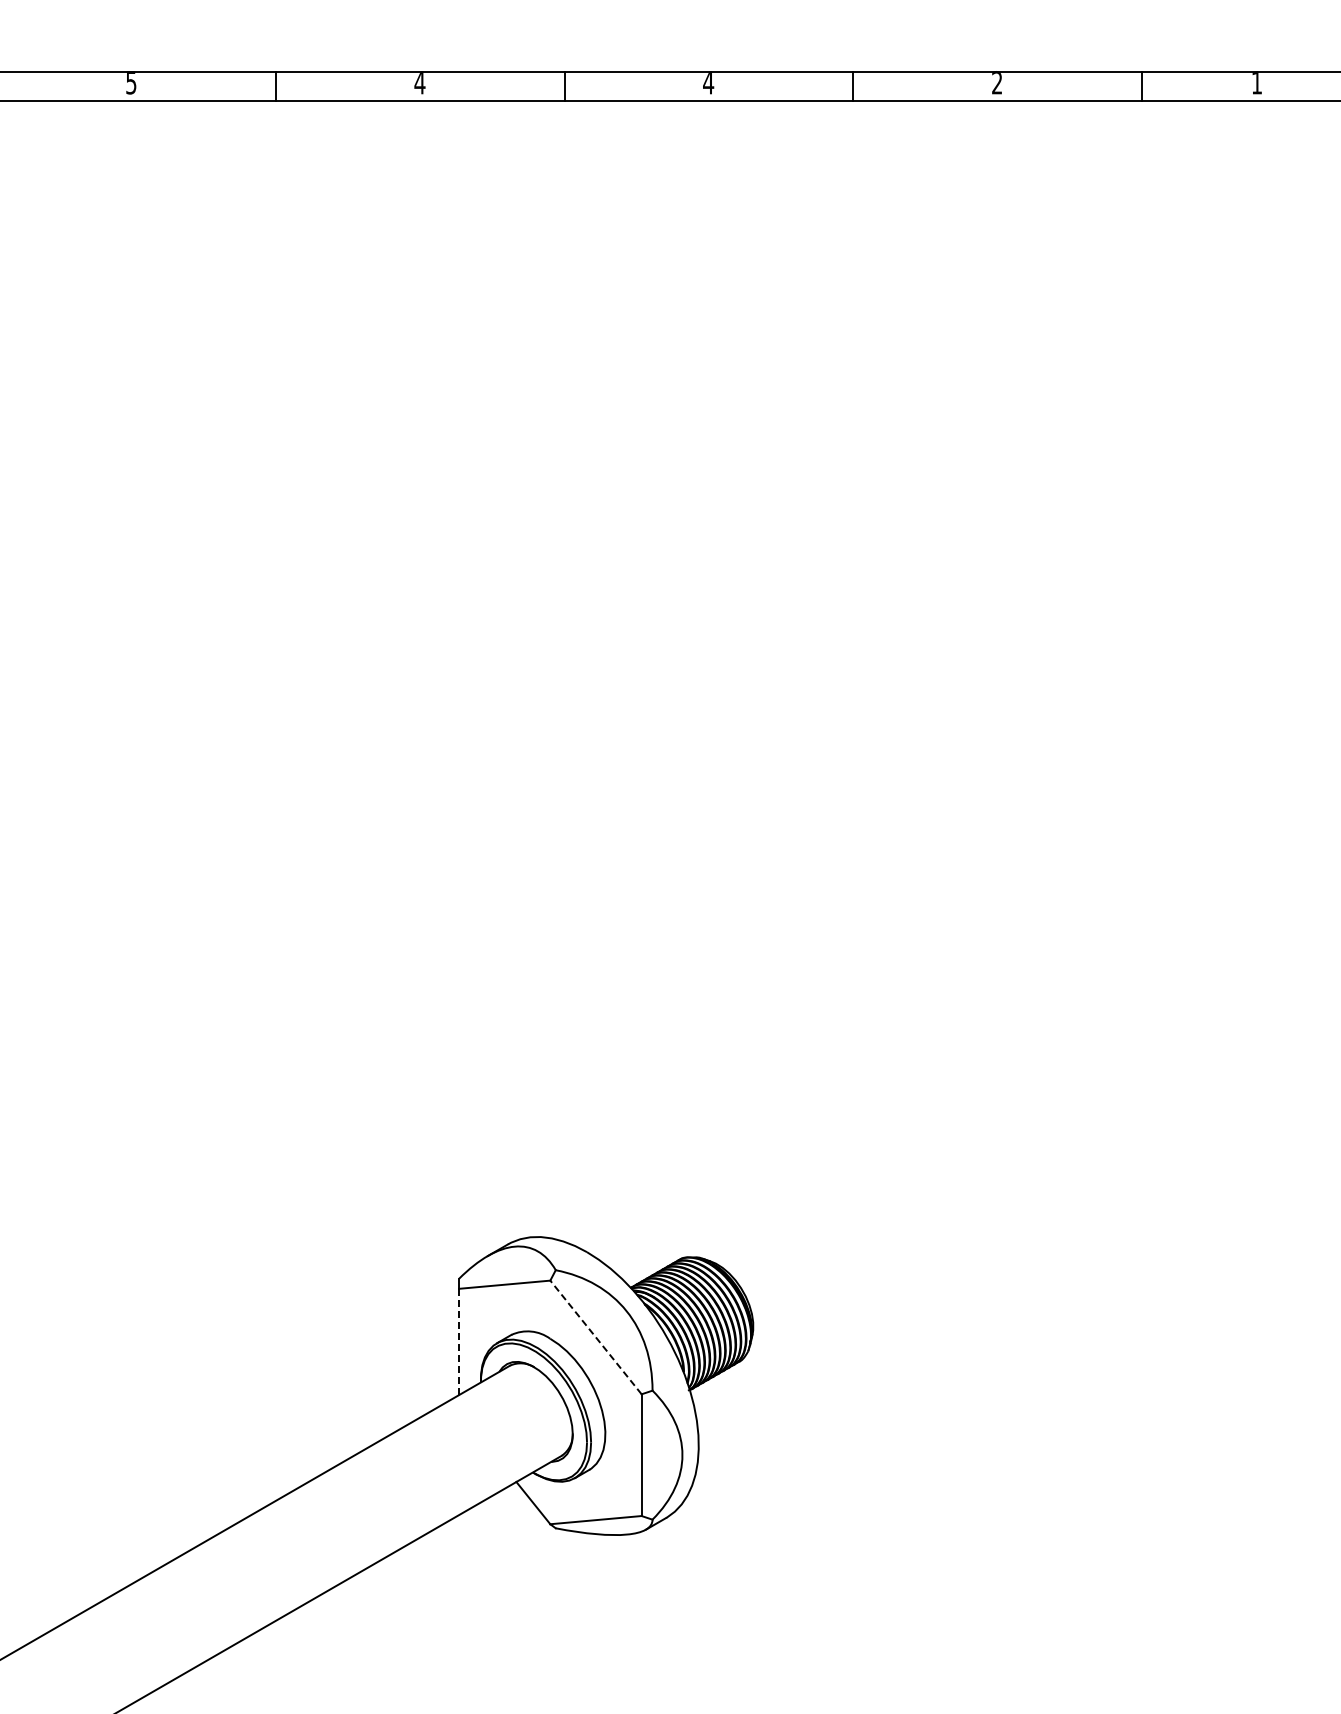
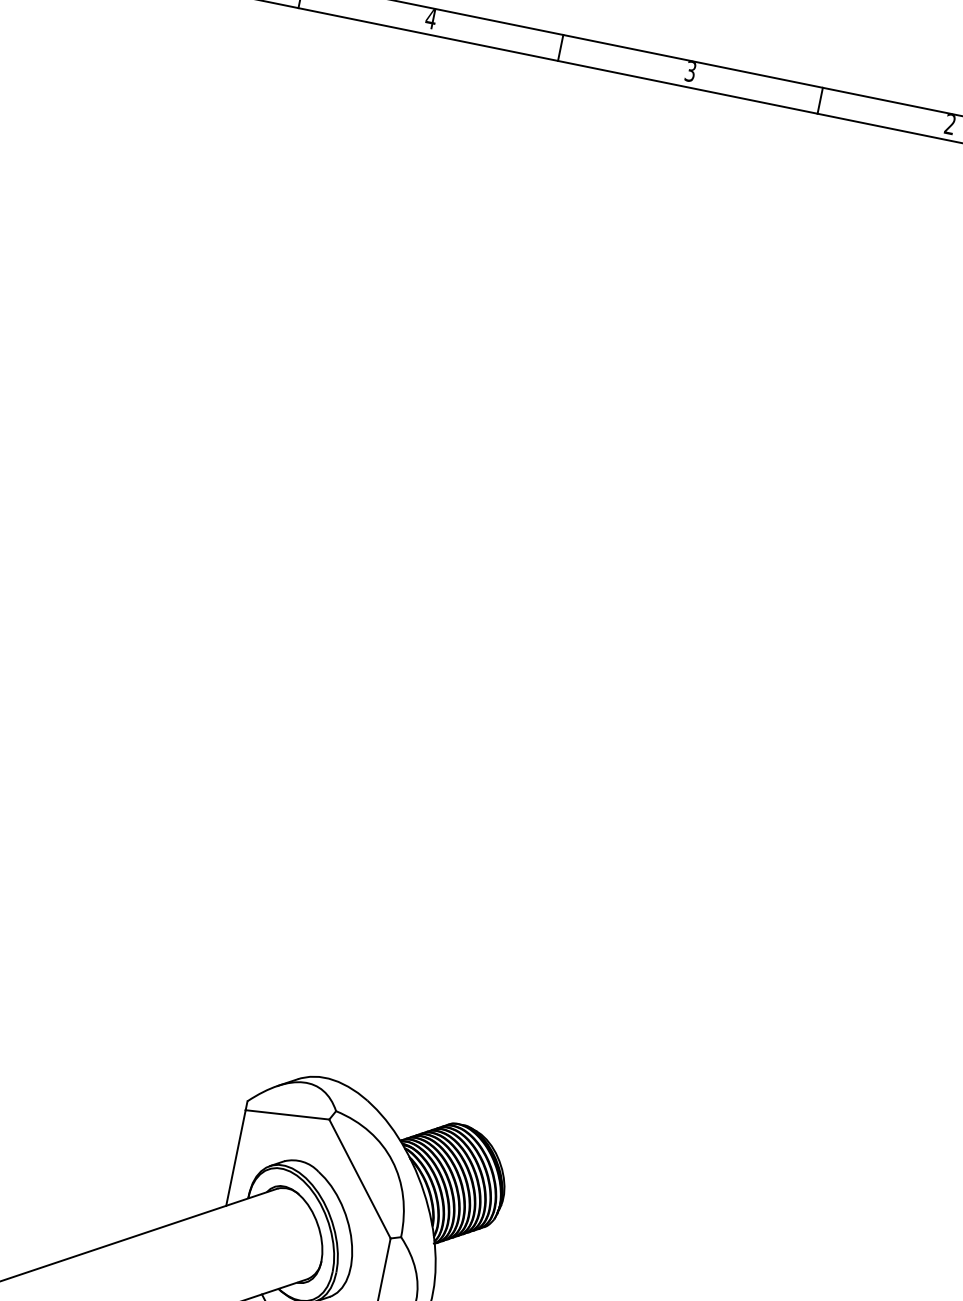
text: (708, 83) -> (690, 71), 4 -> 3
line: (595, 1337) -> (359, 1178), dashed -> solid
line: (459, 1342) -> (236, 1158), dashed -> solid

